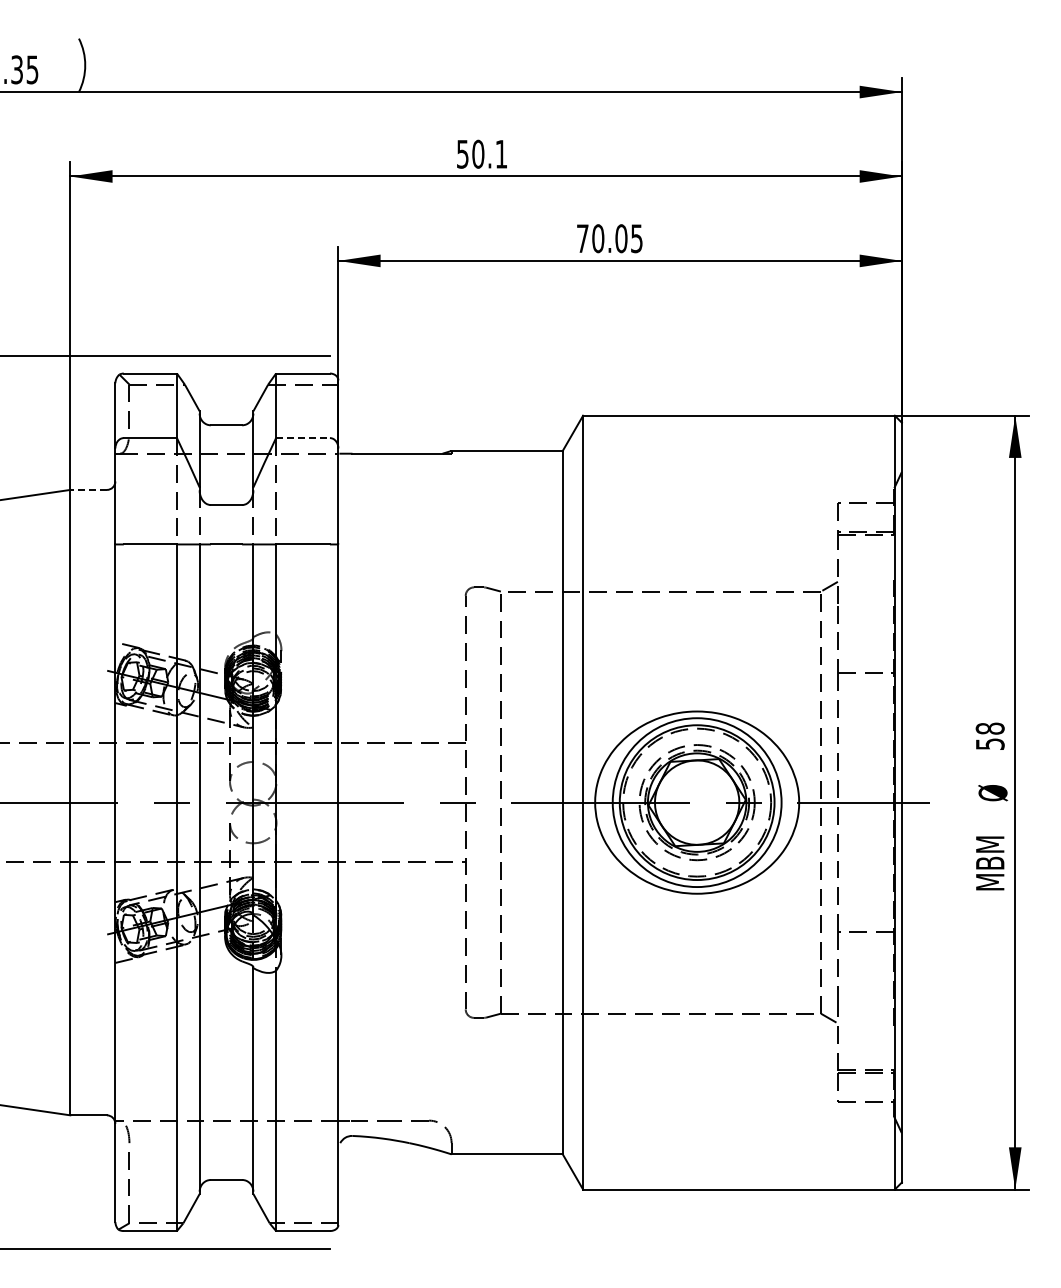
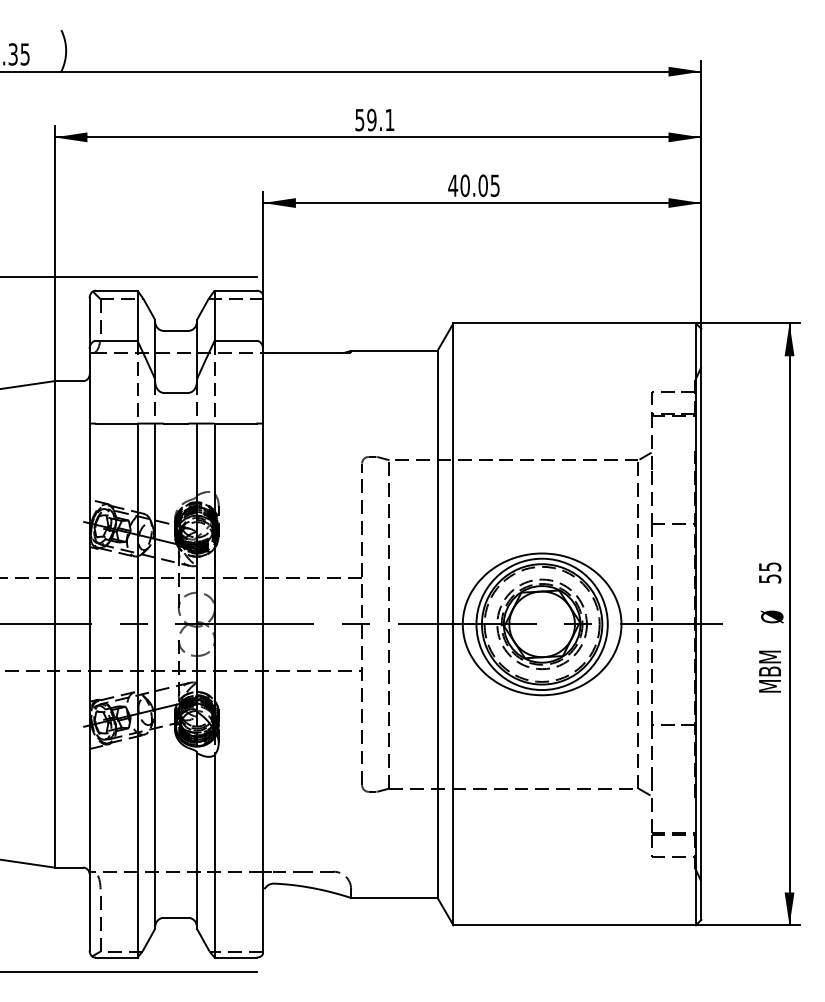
text: (478, 154) -> (372, 120), 50.1 -> 59.1
text: (582, 238) -> (452, 185), 70.05 -> 40.05
line: (303, 438) -> (235, 341), dashed -> solid
line: (88, 489) -> (68, 380), dashed -> solid
text: (989, 728) -> (769, 566), 58 -> 55

